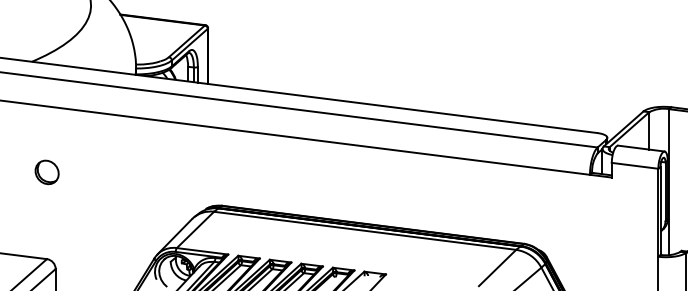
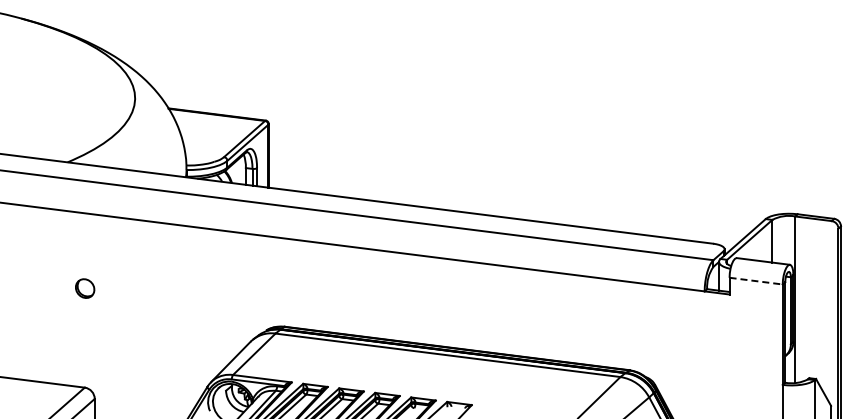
line: (635, 166) -> (756, 281), solid -> dashed
part: (47, 172) -> (85, 288), size x0.7

